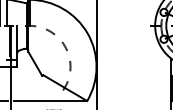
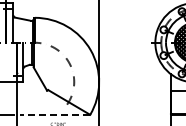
line: (50, 100) -> (55, 114), solid -> dashed

